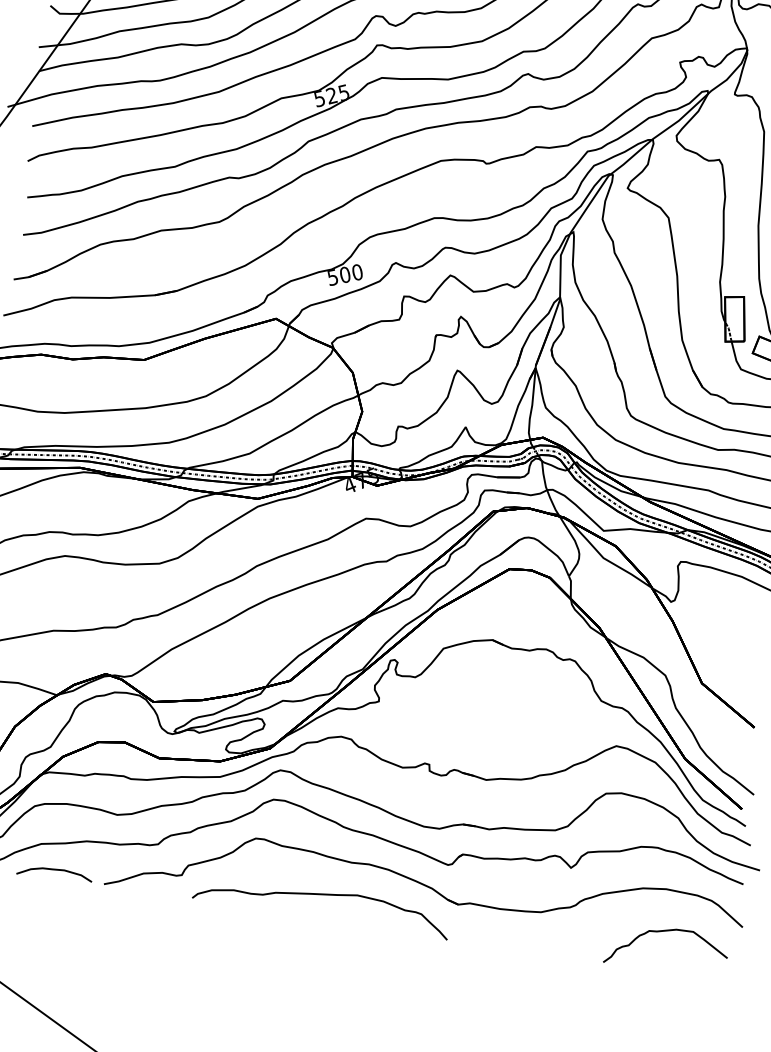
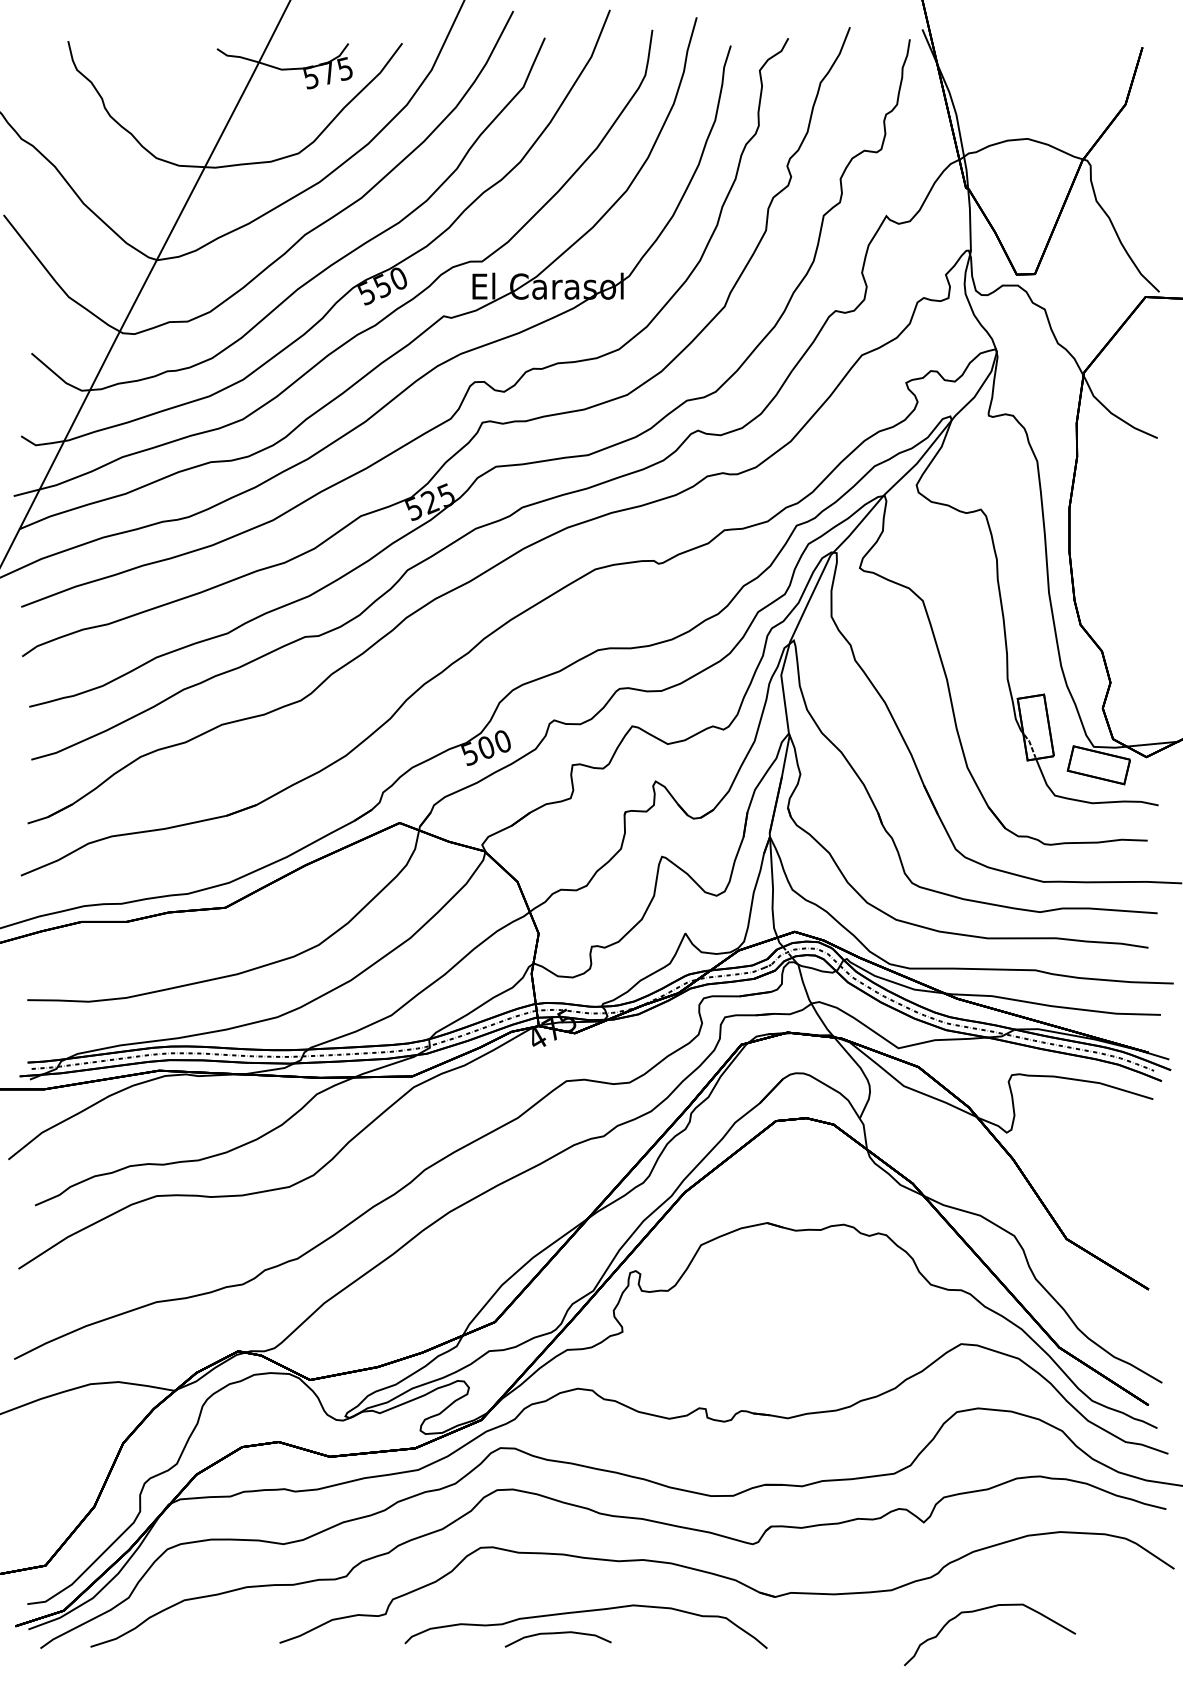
curve: (53, 870) -> (555, 1634), moved
curve: (666, 931) -> (985, 1609), moved

